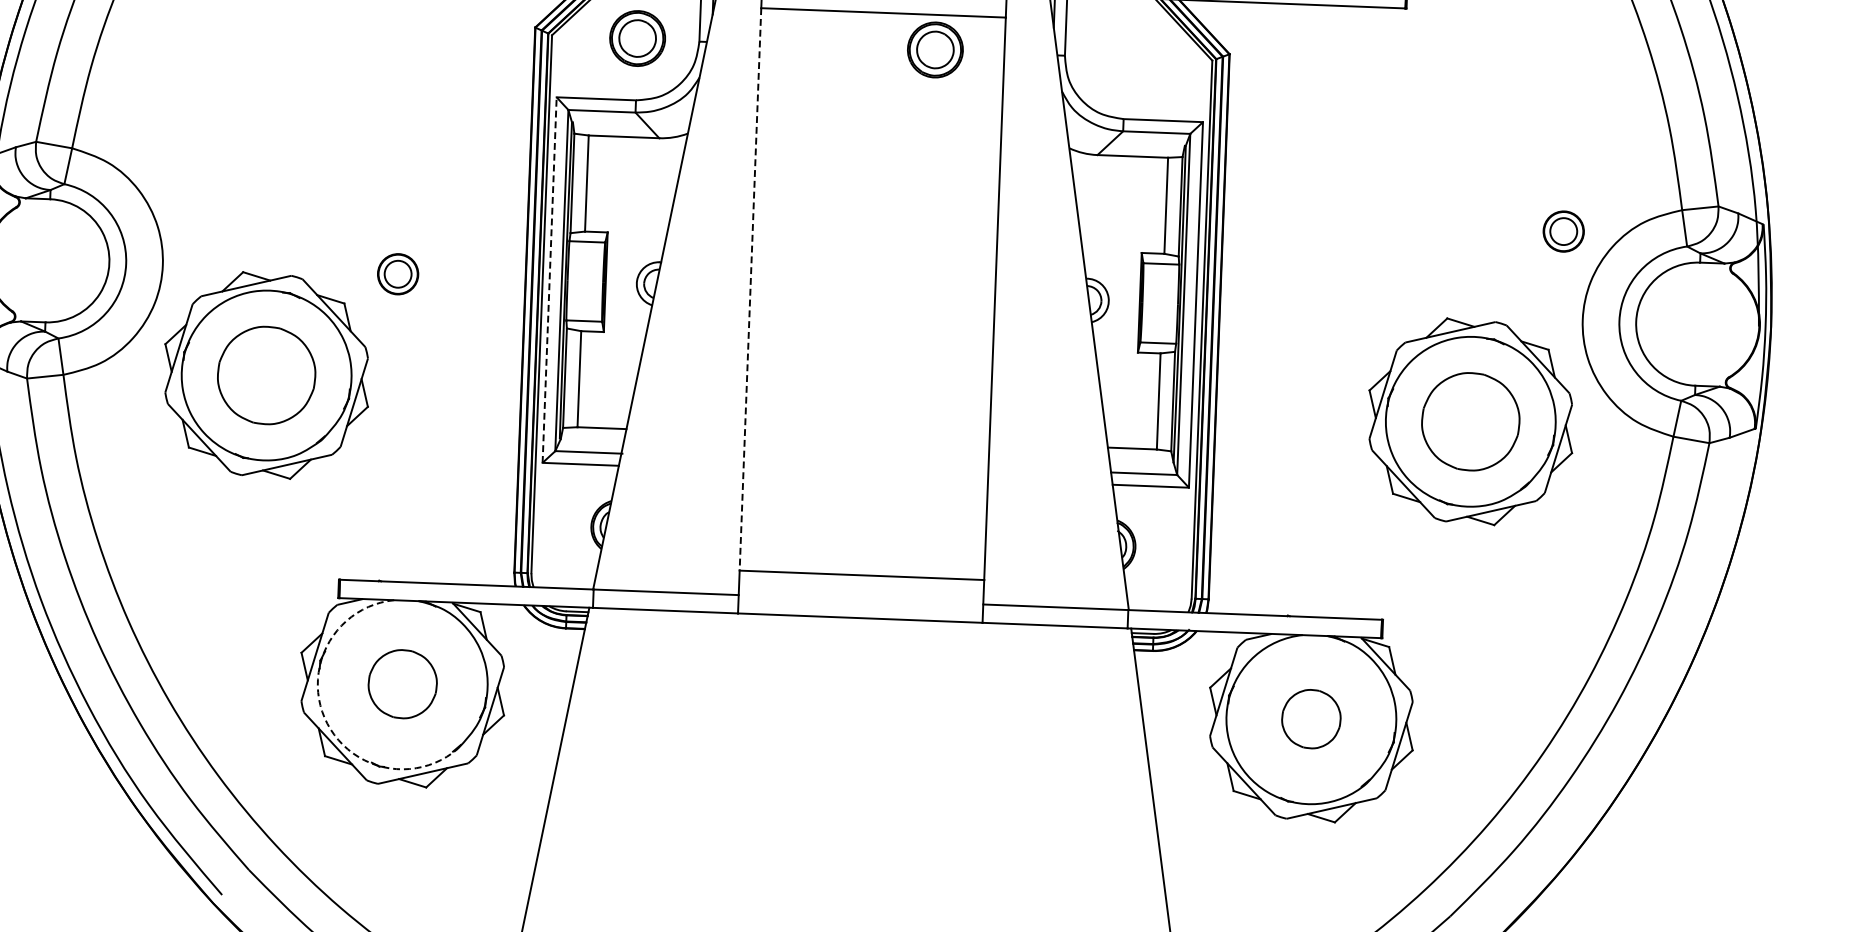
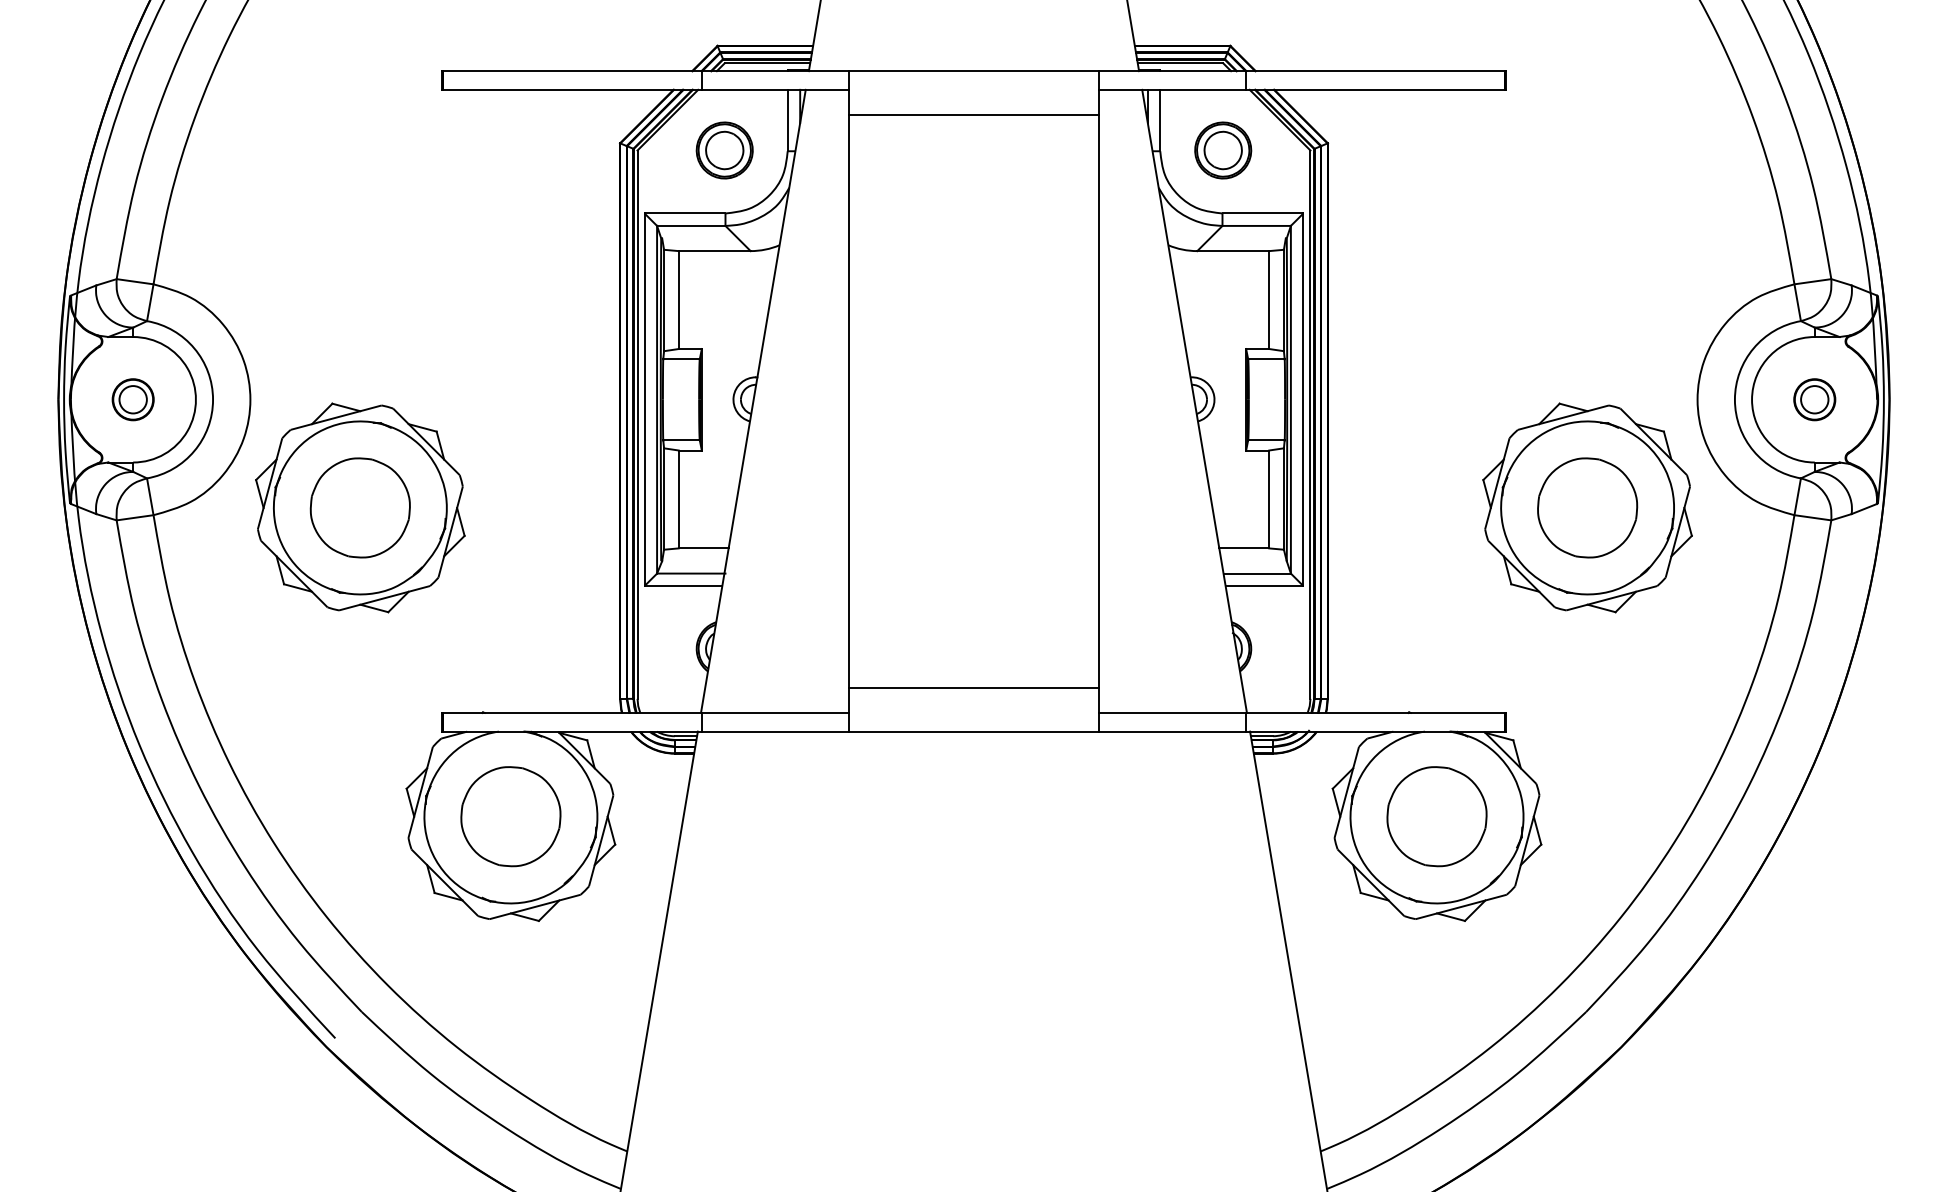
part: (935, 49) -> (1223, 150), moved
part: (1563, 231) -> (1814, 399), moved
part: (397, 273) -> (132, 399), moved
line: (549, 279) -> (644, 399), dashed -> solid
line: (750, 289) -> (849, 401), dashed -> solid
part: (402, 683) -> (510, 816), size x1.43
arc: (324, 718) -> (432, 854), dashed -> solid
part: (1310, 718) -> (1436, 816), size x1.67

